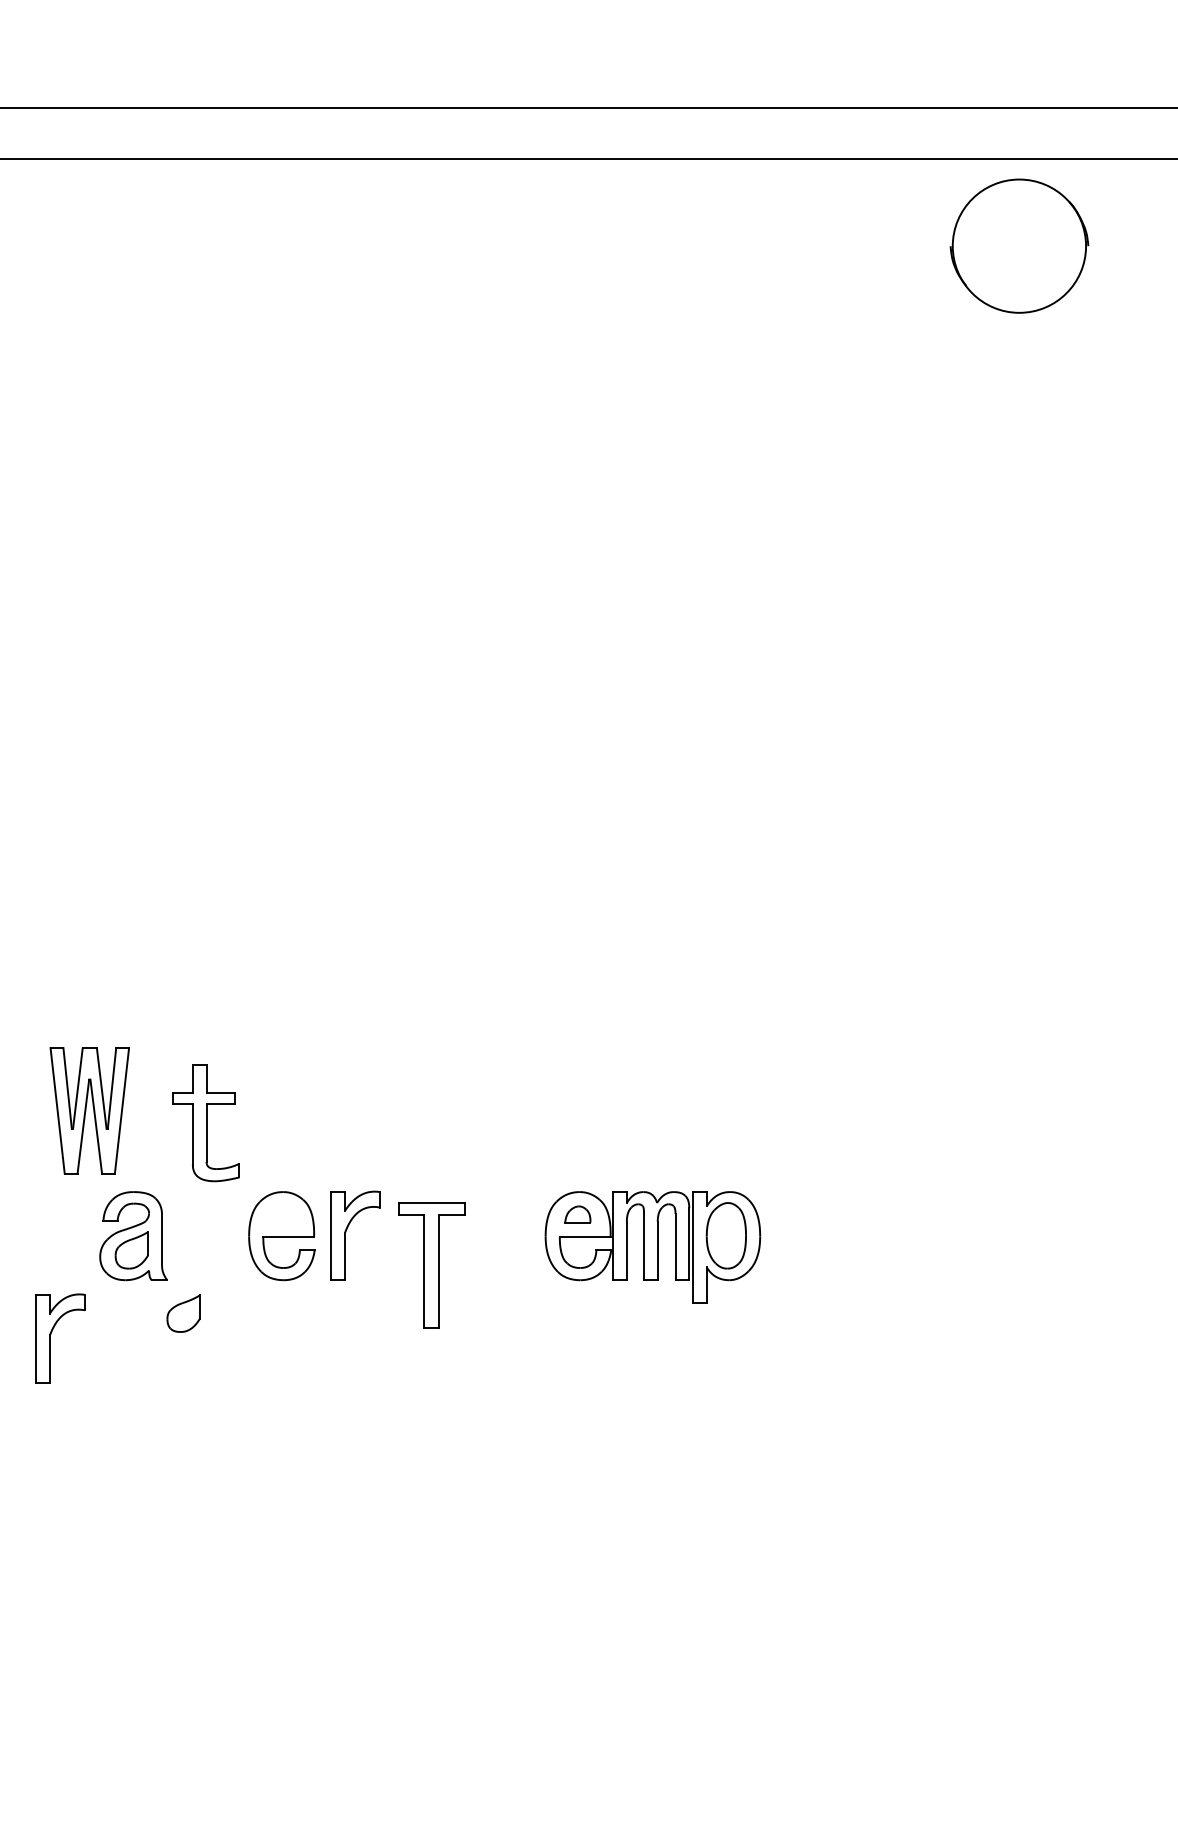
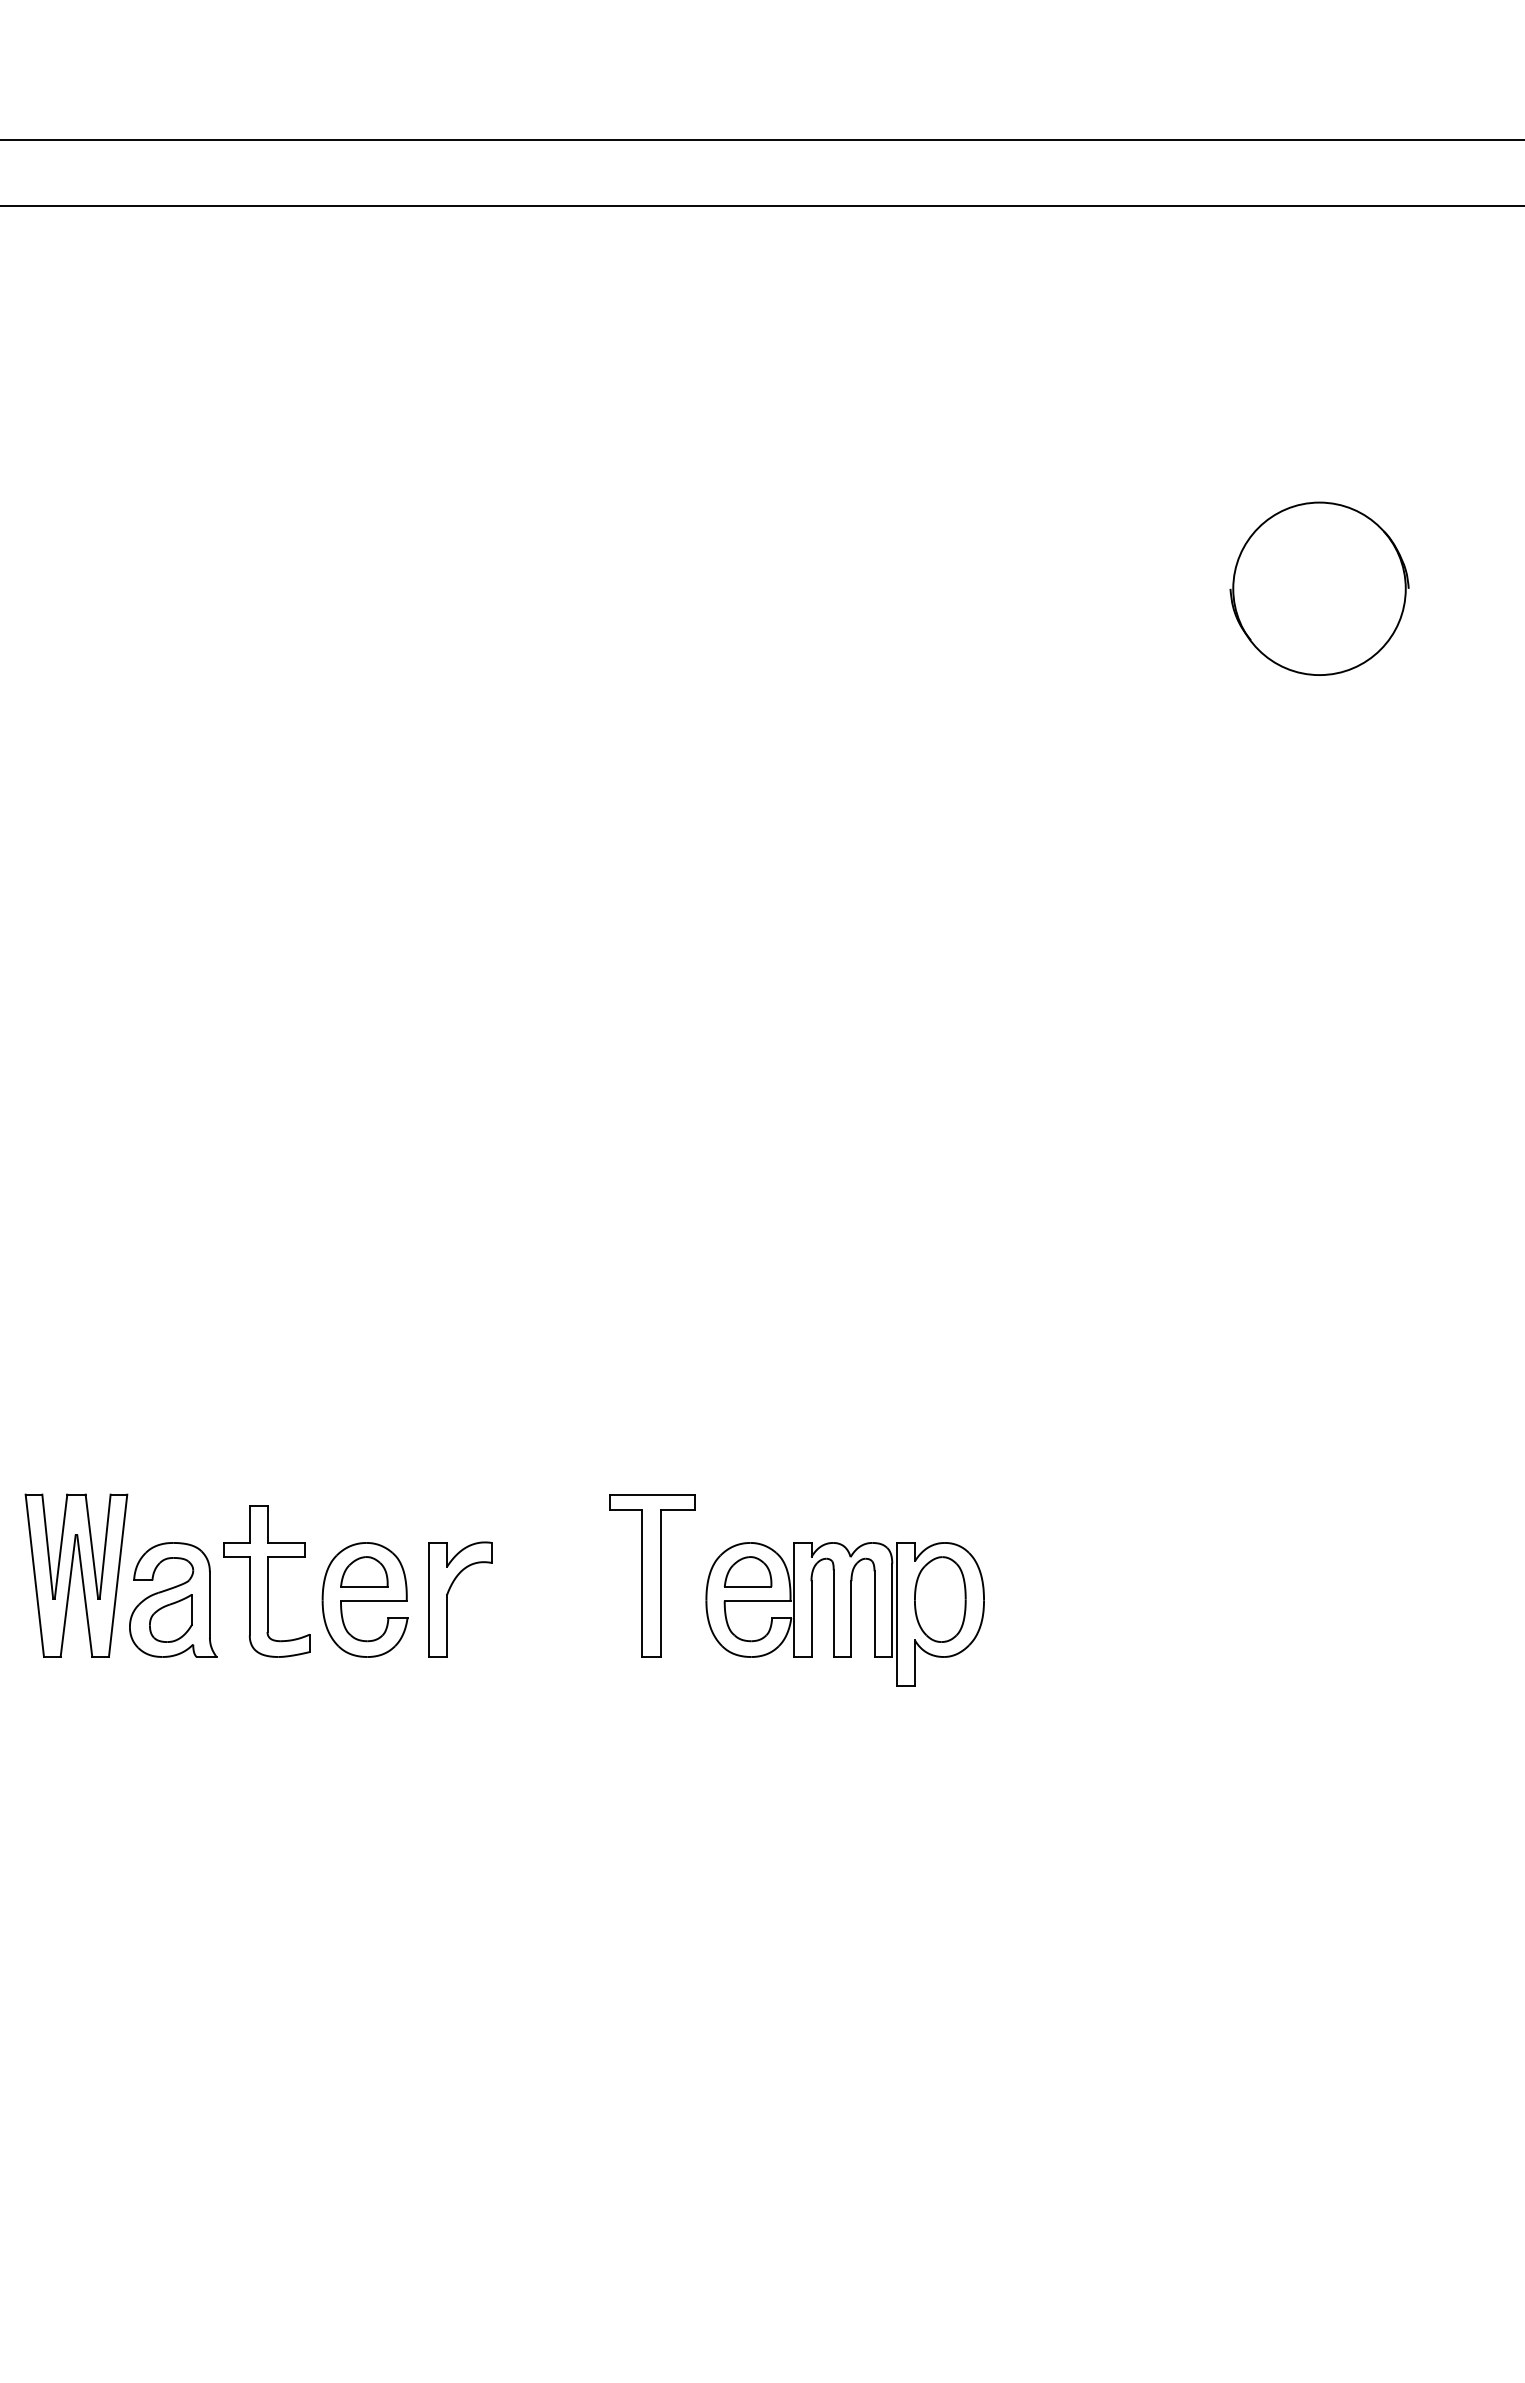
part: (1019, 245) -> (1319, 588), moved
part: (89, 1110) -> (76, 1575), moved
part: (205, 1122) -> (266, 1581), moved
part: (281, 1214) -> (364, 1571), added
part: (577, 1214) -> (747, 1571), size x1.43
part: (432, 1265) -> (652, 1575), moved
part: (183, 1313) -> (237, 1700), removed
part: (51, 1334) -> (66, 1727), removed

